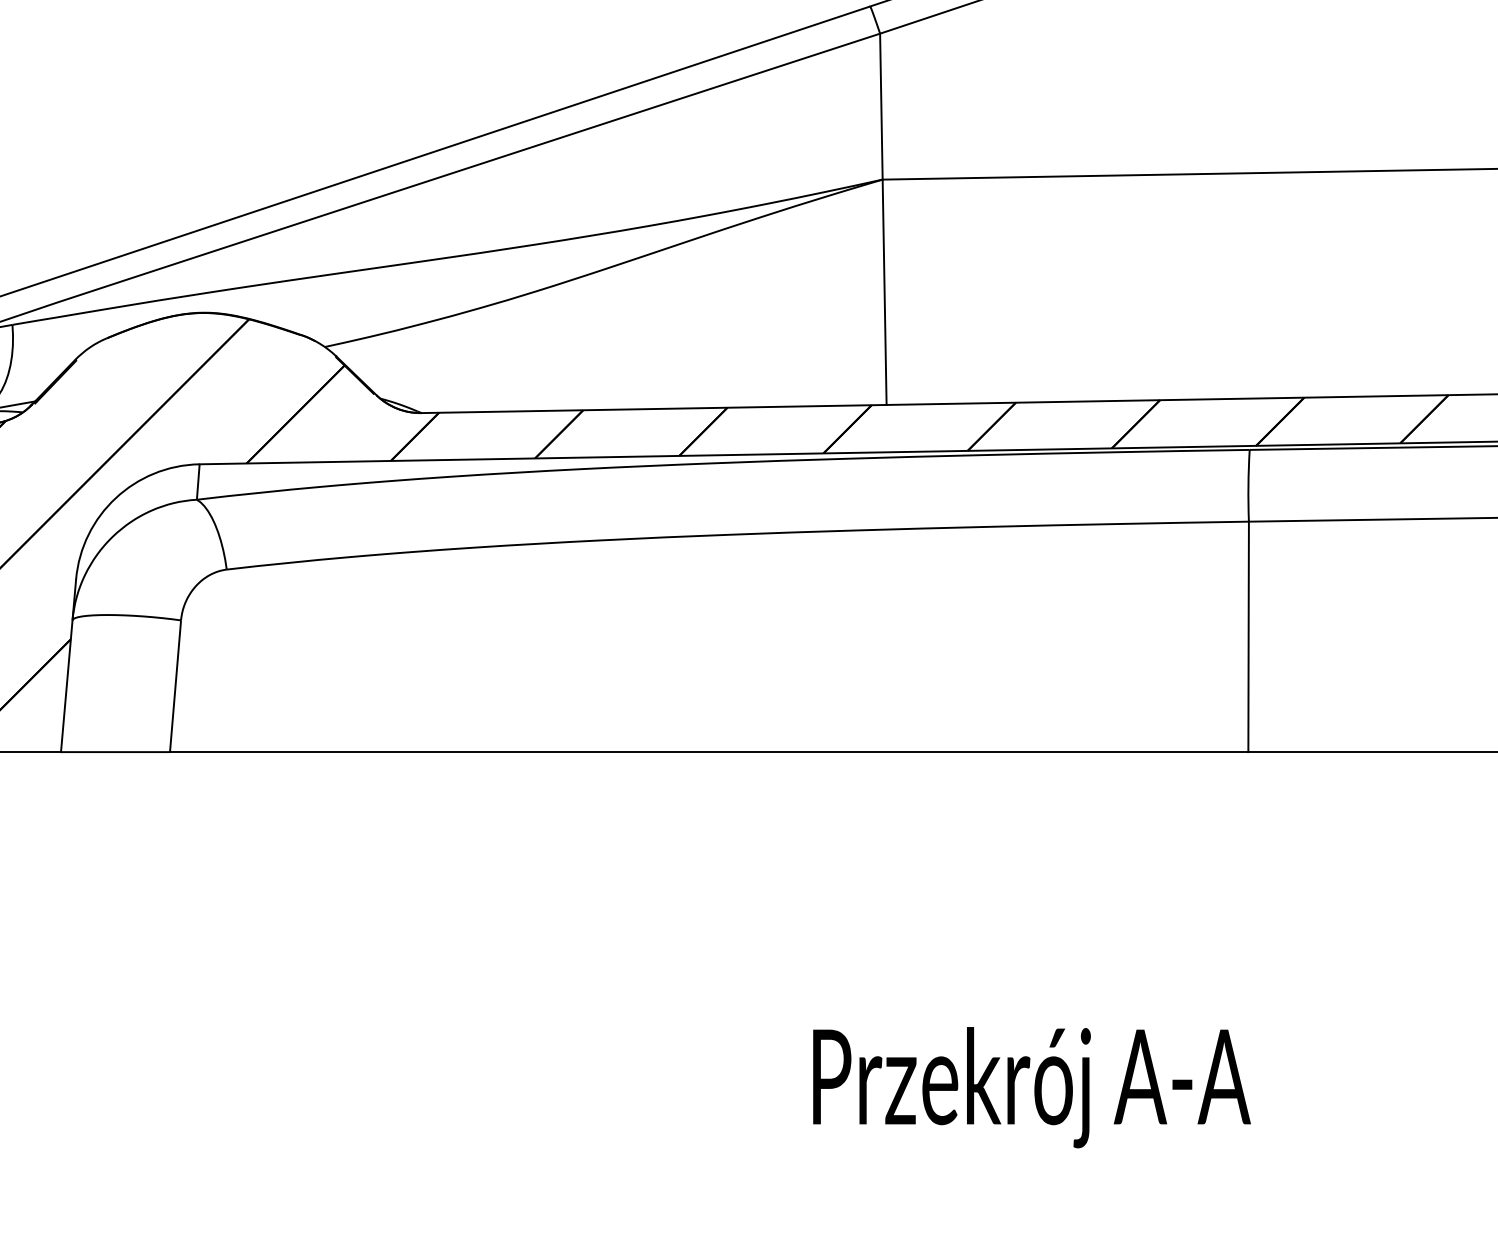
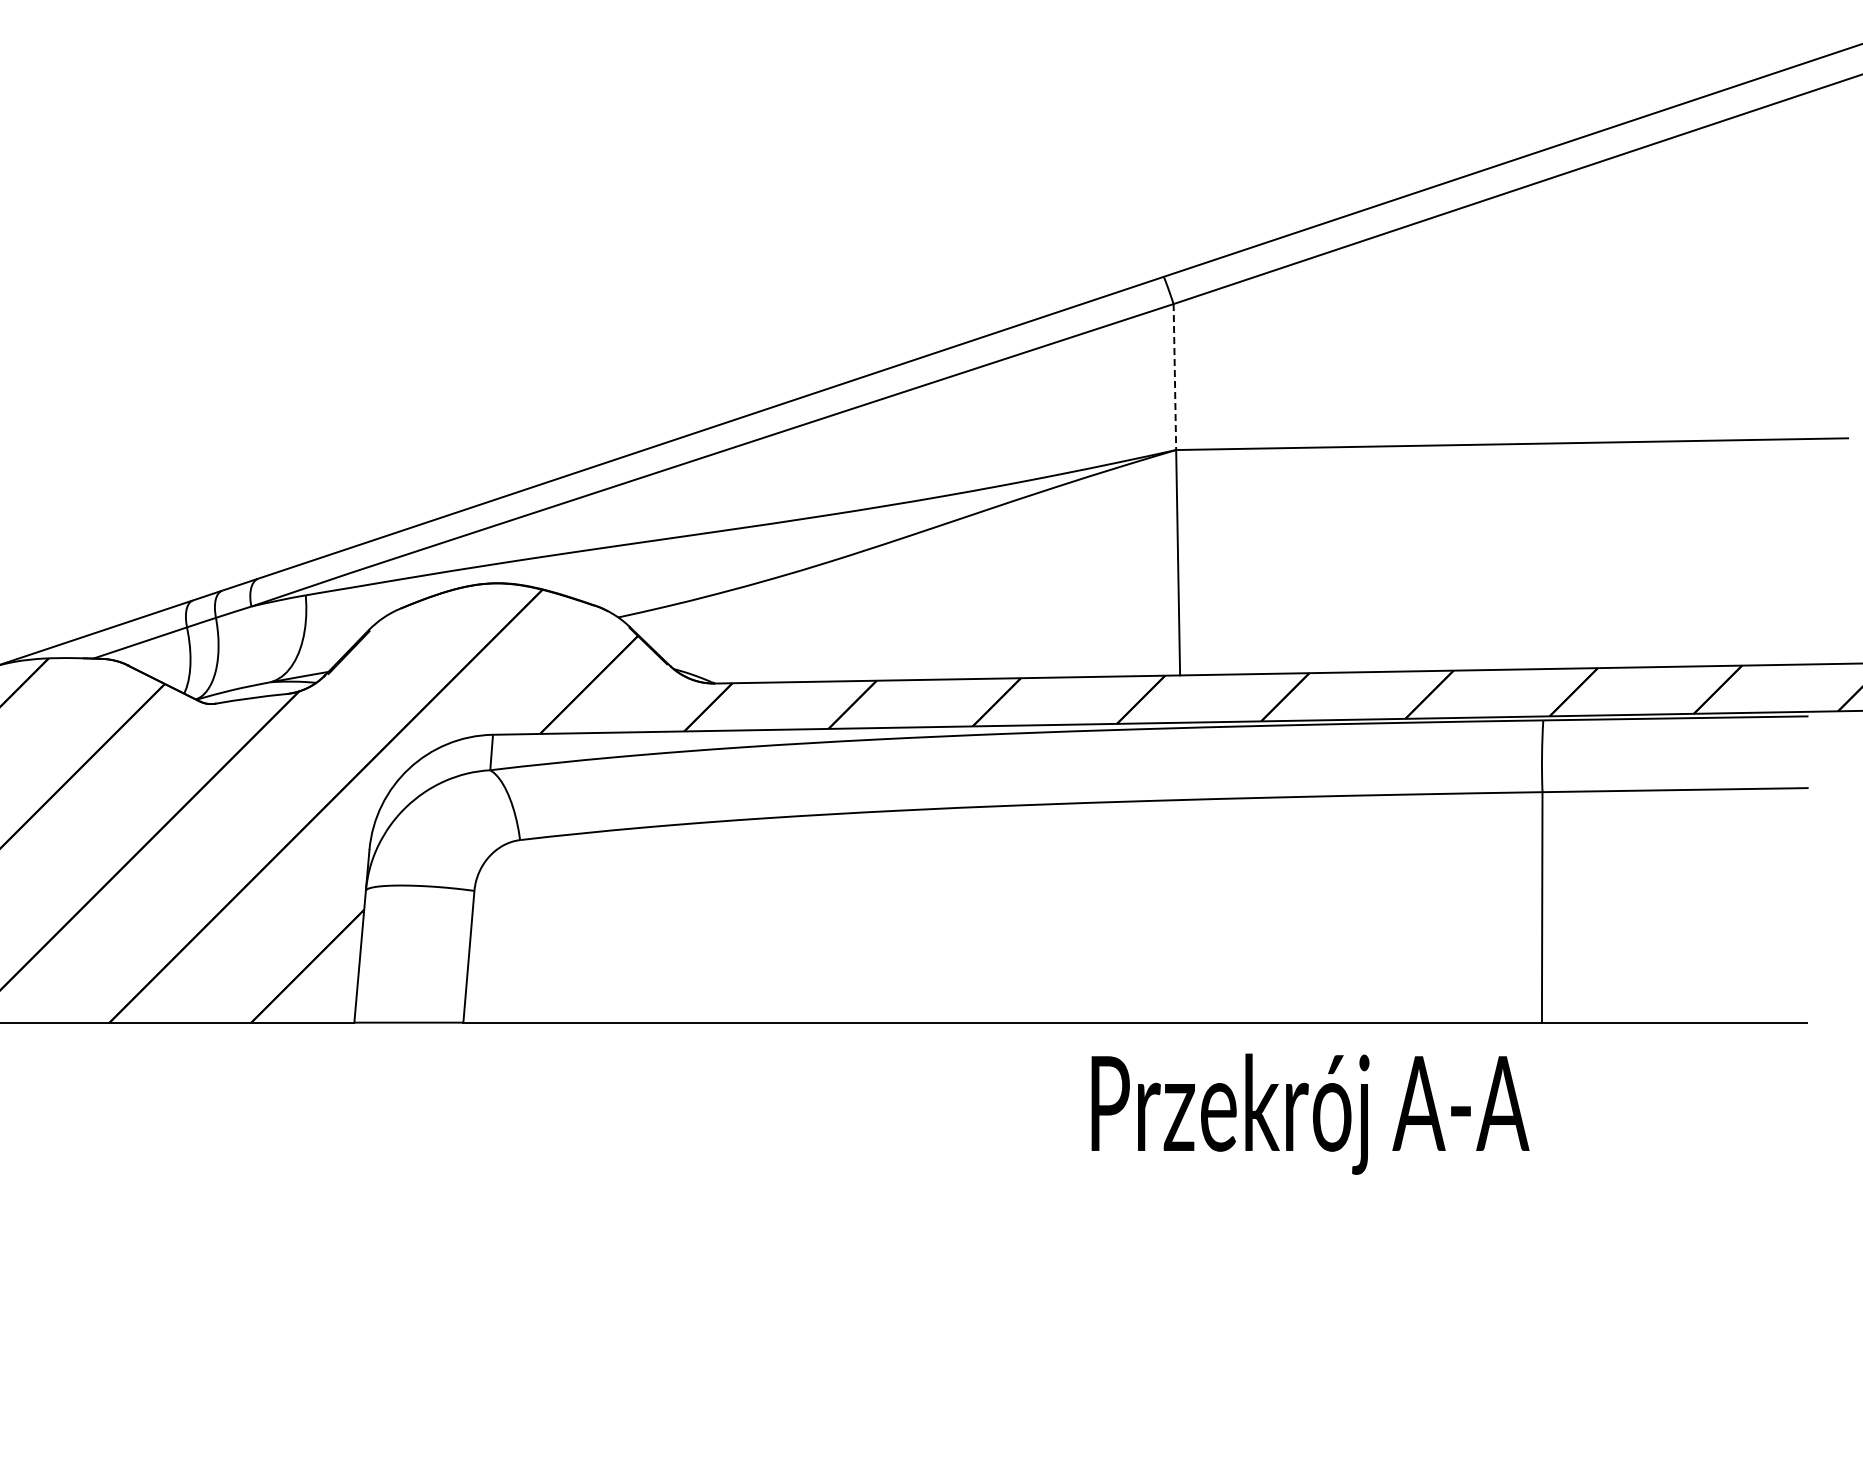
line: (880, 107) -> (1174, 377), solid -> dashed
text: (1031, 1086) -> (1310, 1113), moved

